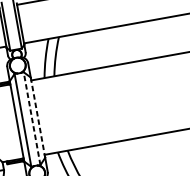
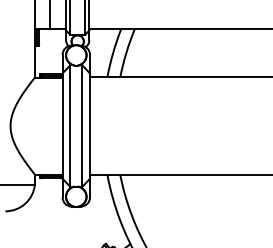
line: (38, 117) -> (90, 126), dashed -> solid
line: (32, 118) -> (82, 126), dashed -> solid

